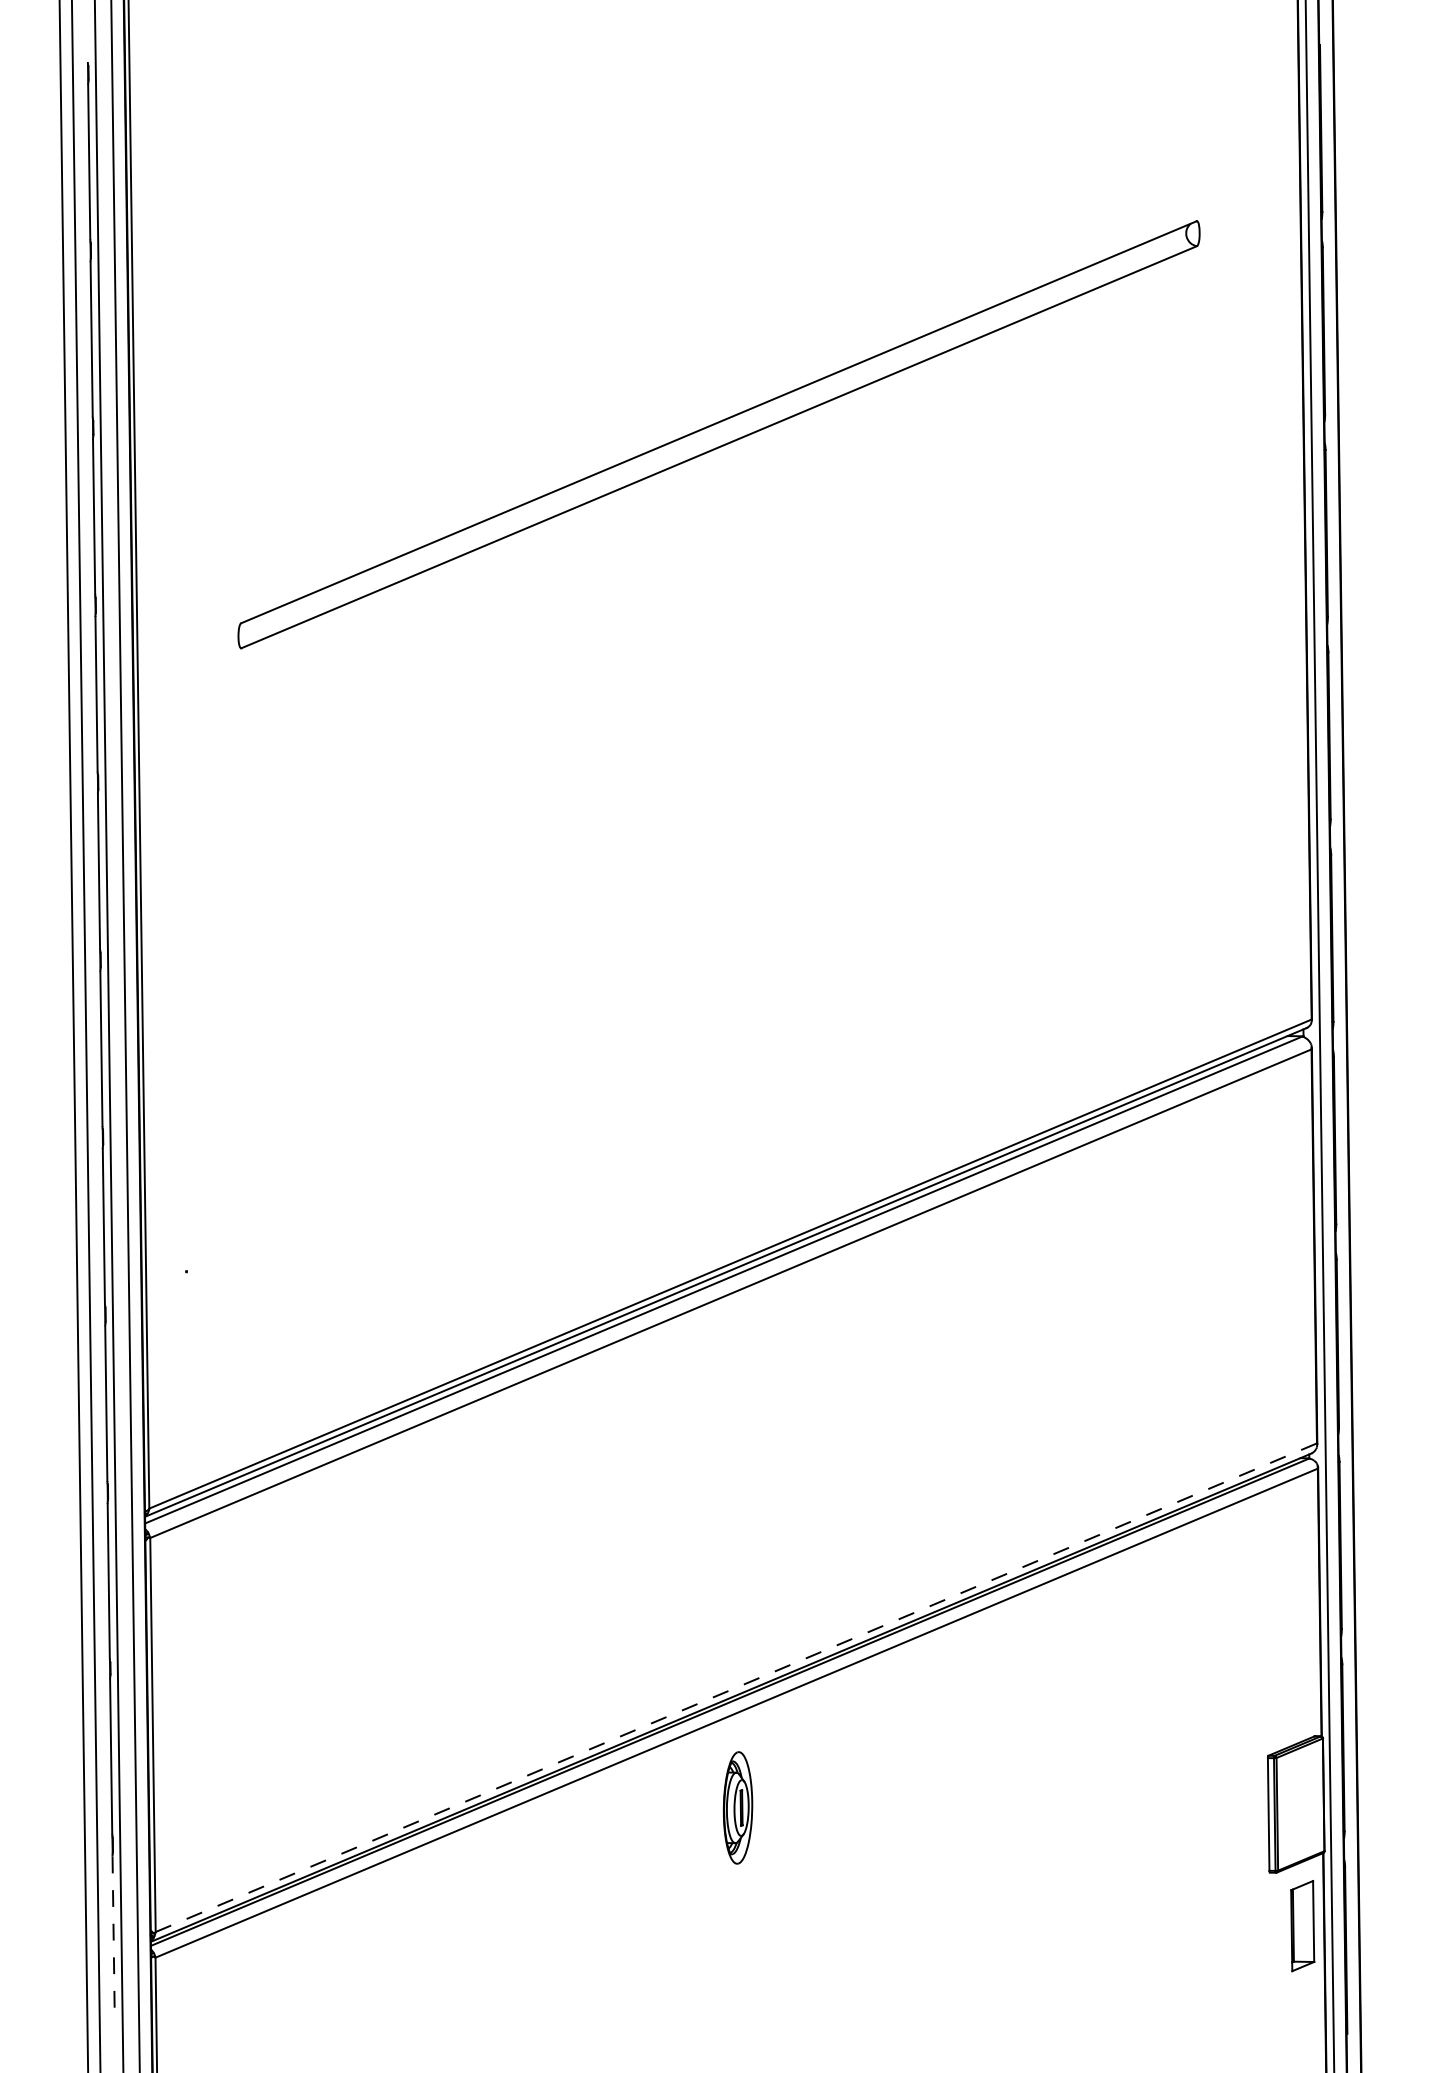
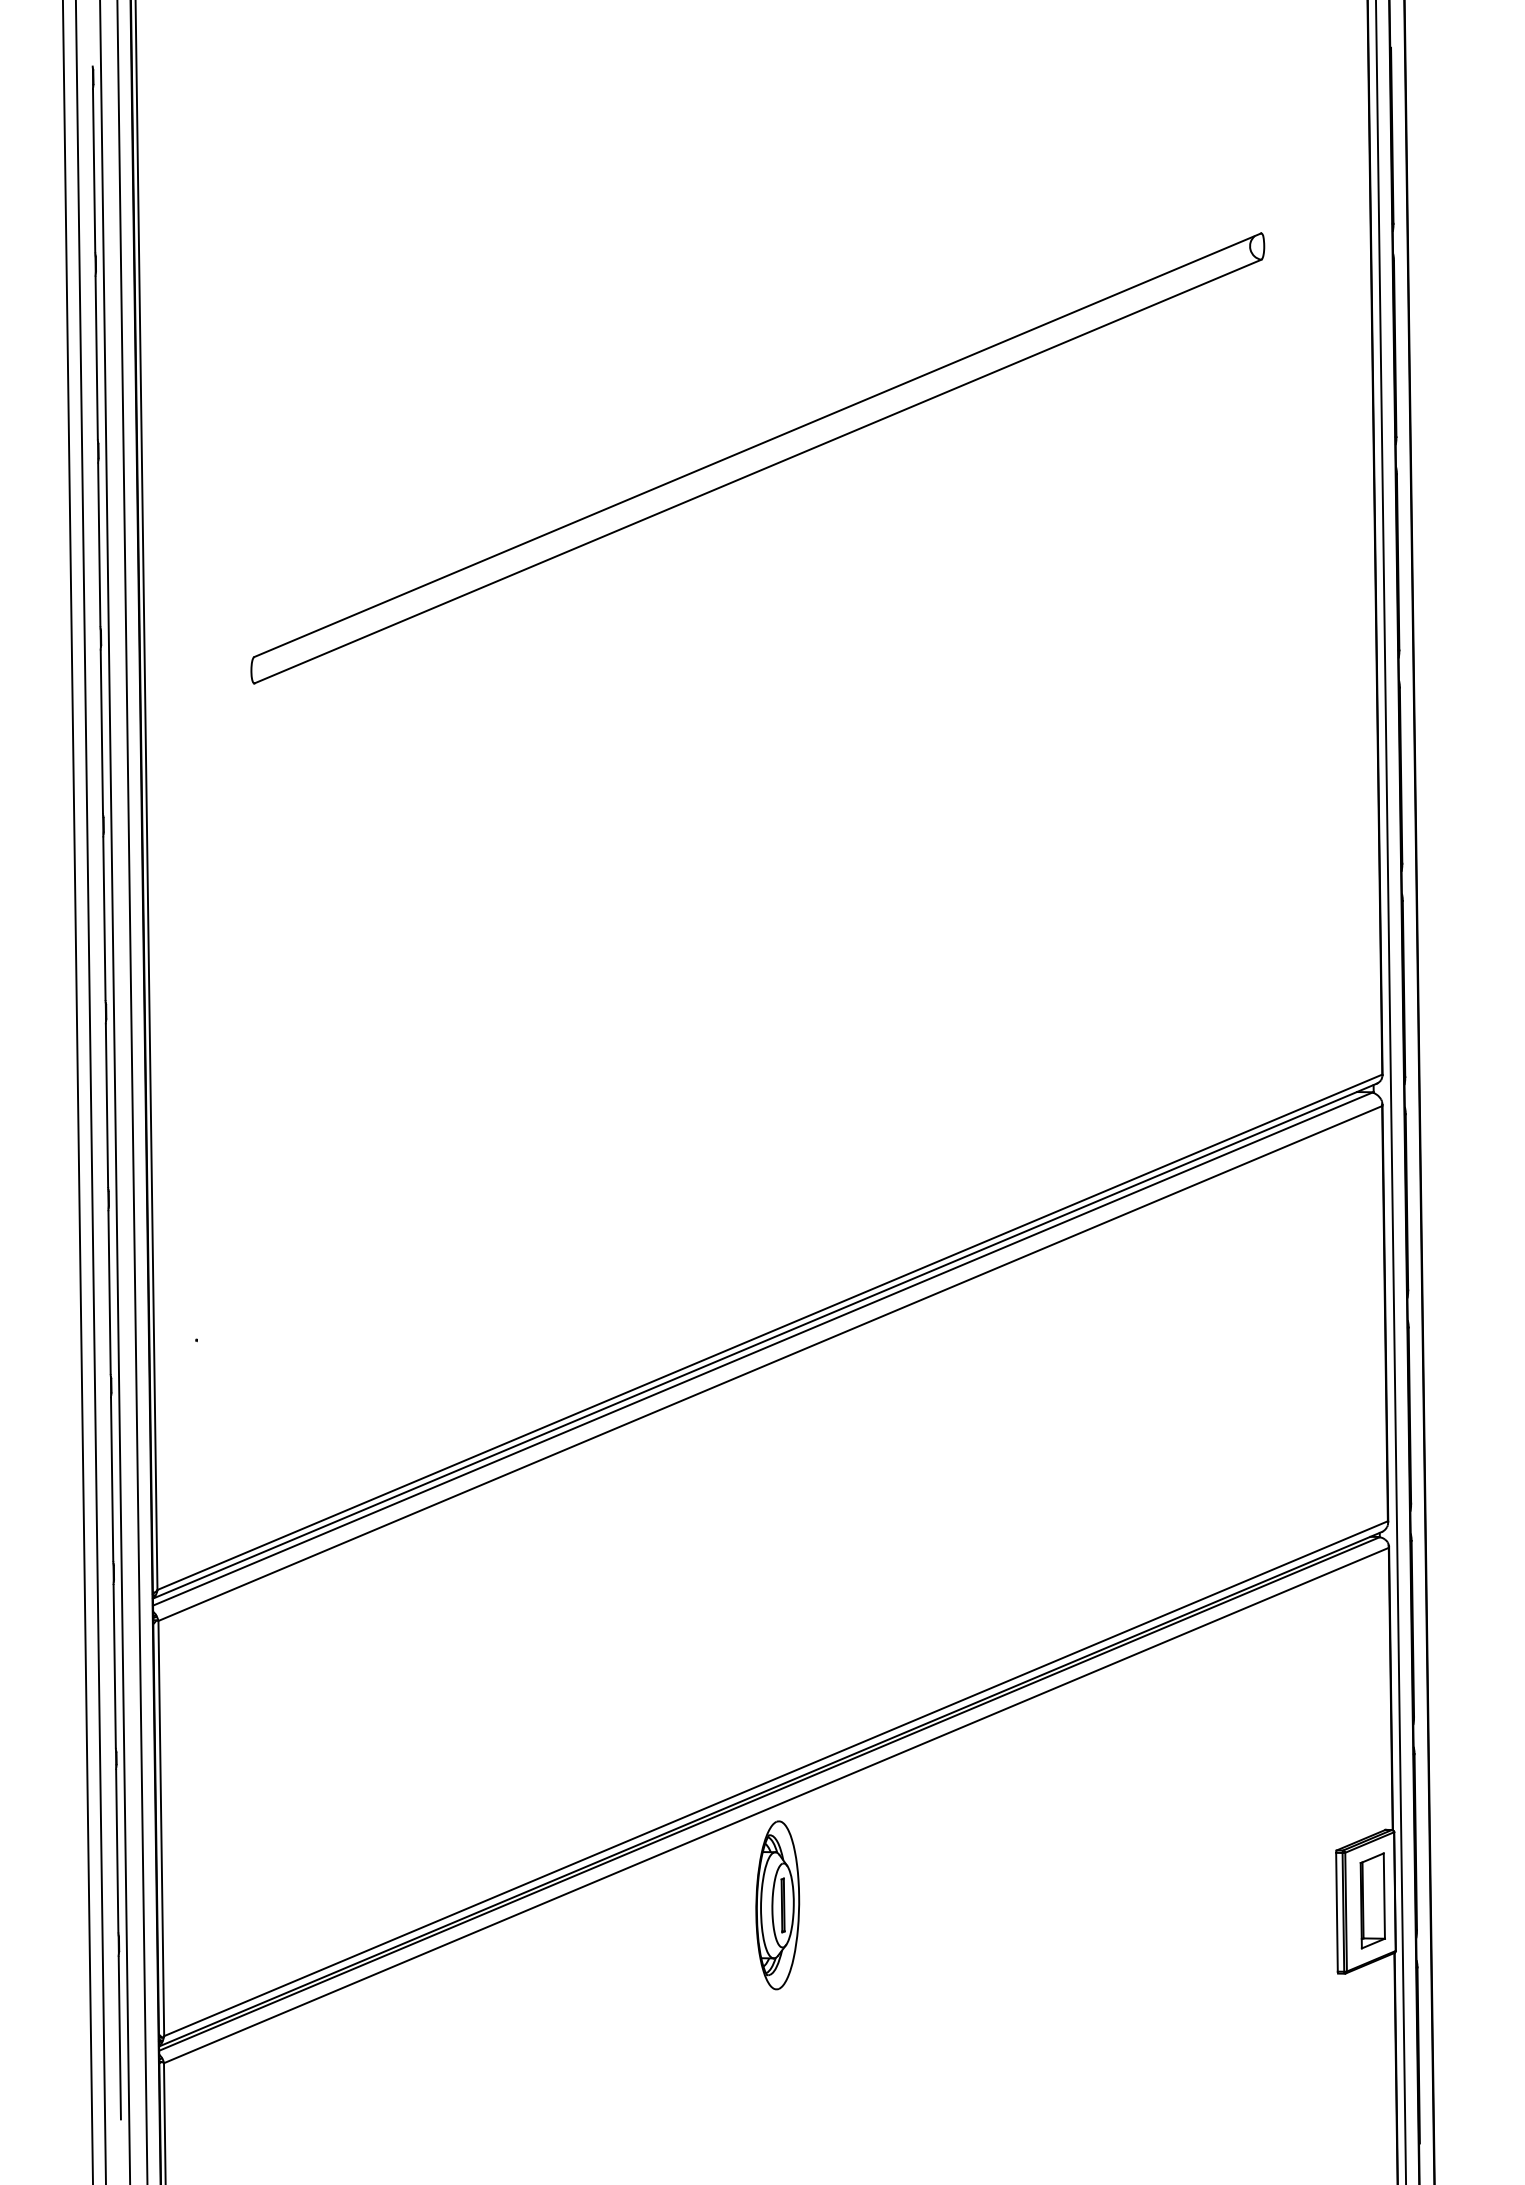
line: (736, 1687) -> (776, 1778), dashed -> solid
part: (737, 1808) -> (777, 1905), size x1.43
part: (1302, 1925) -> (1372, 1900), moved
line: (113, 1934) -> (119, 2038), dashed -> solid

